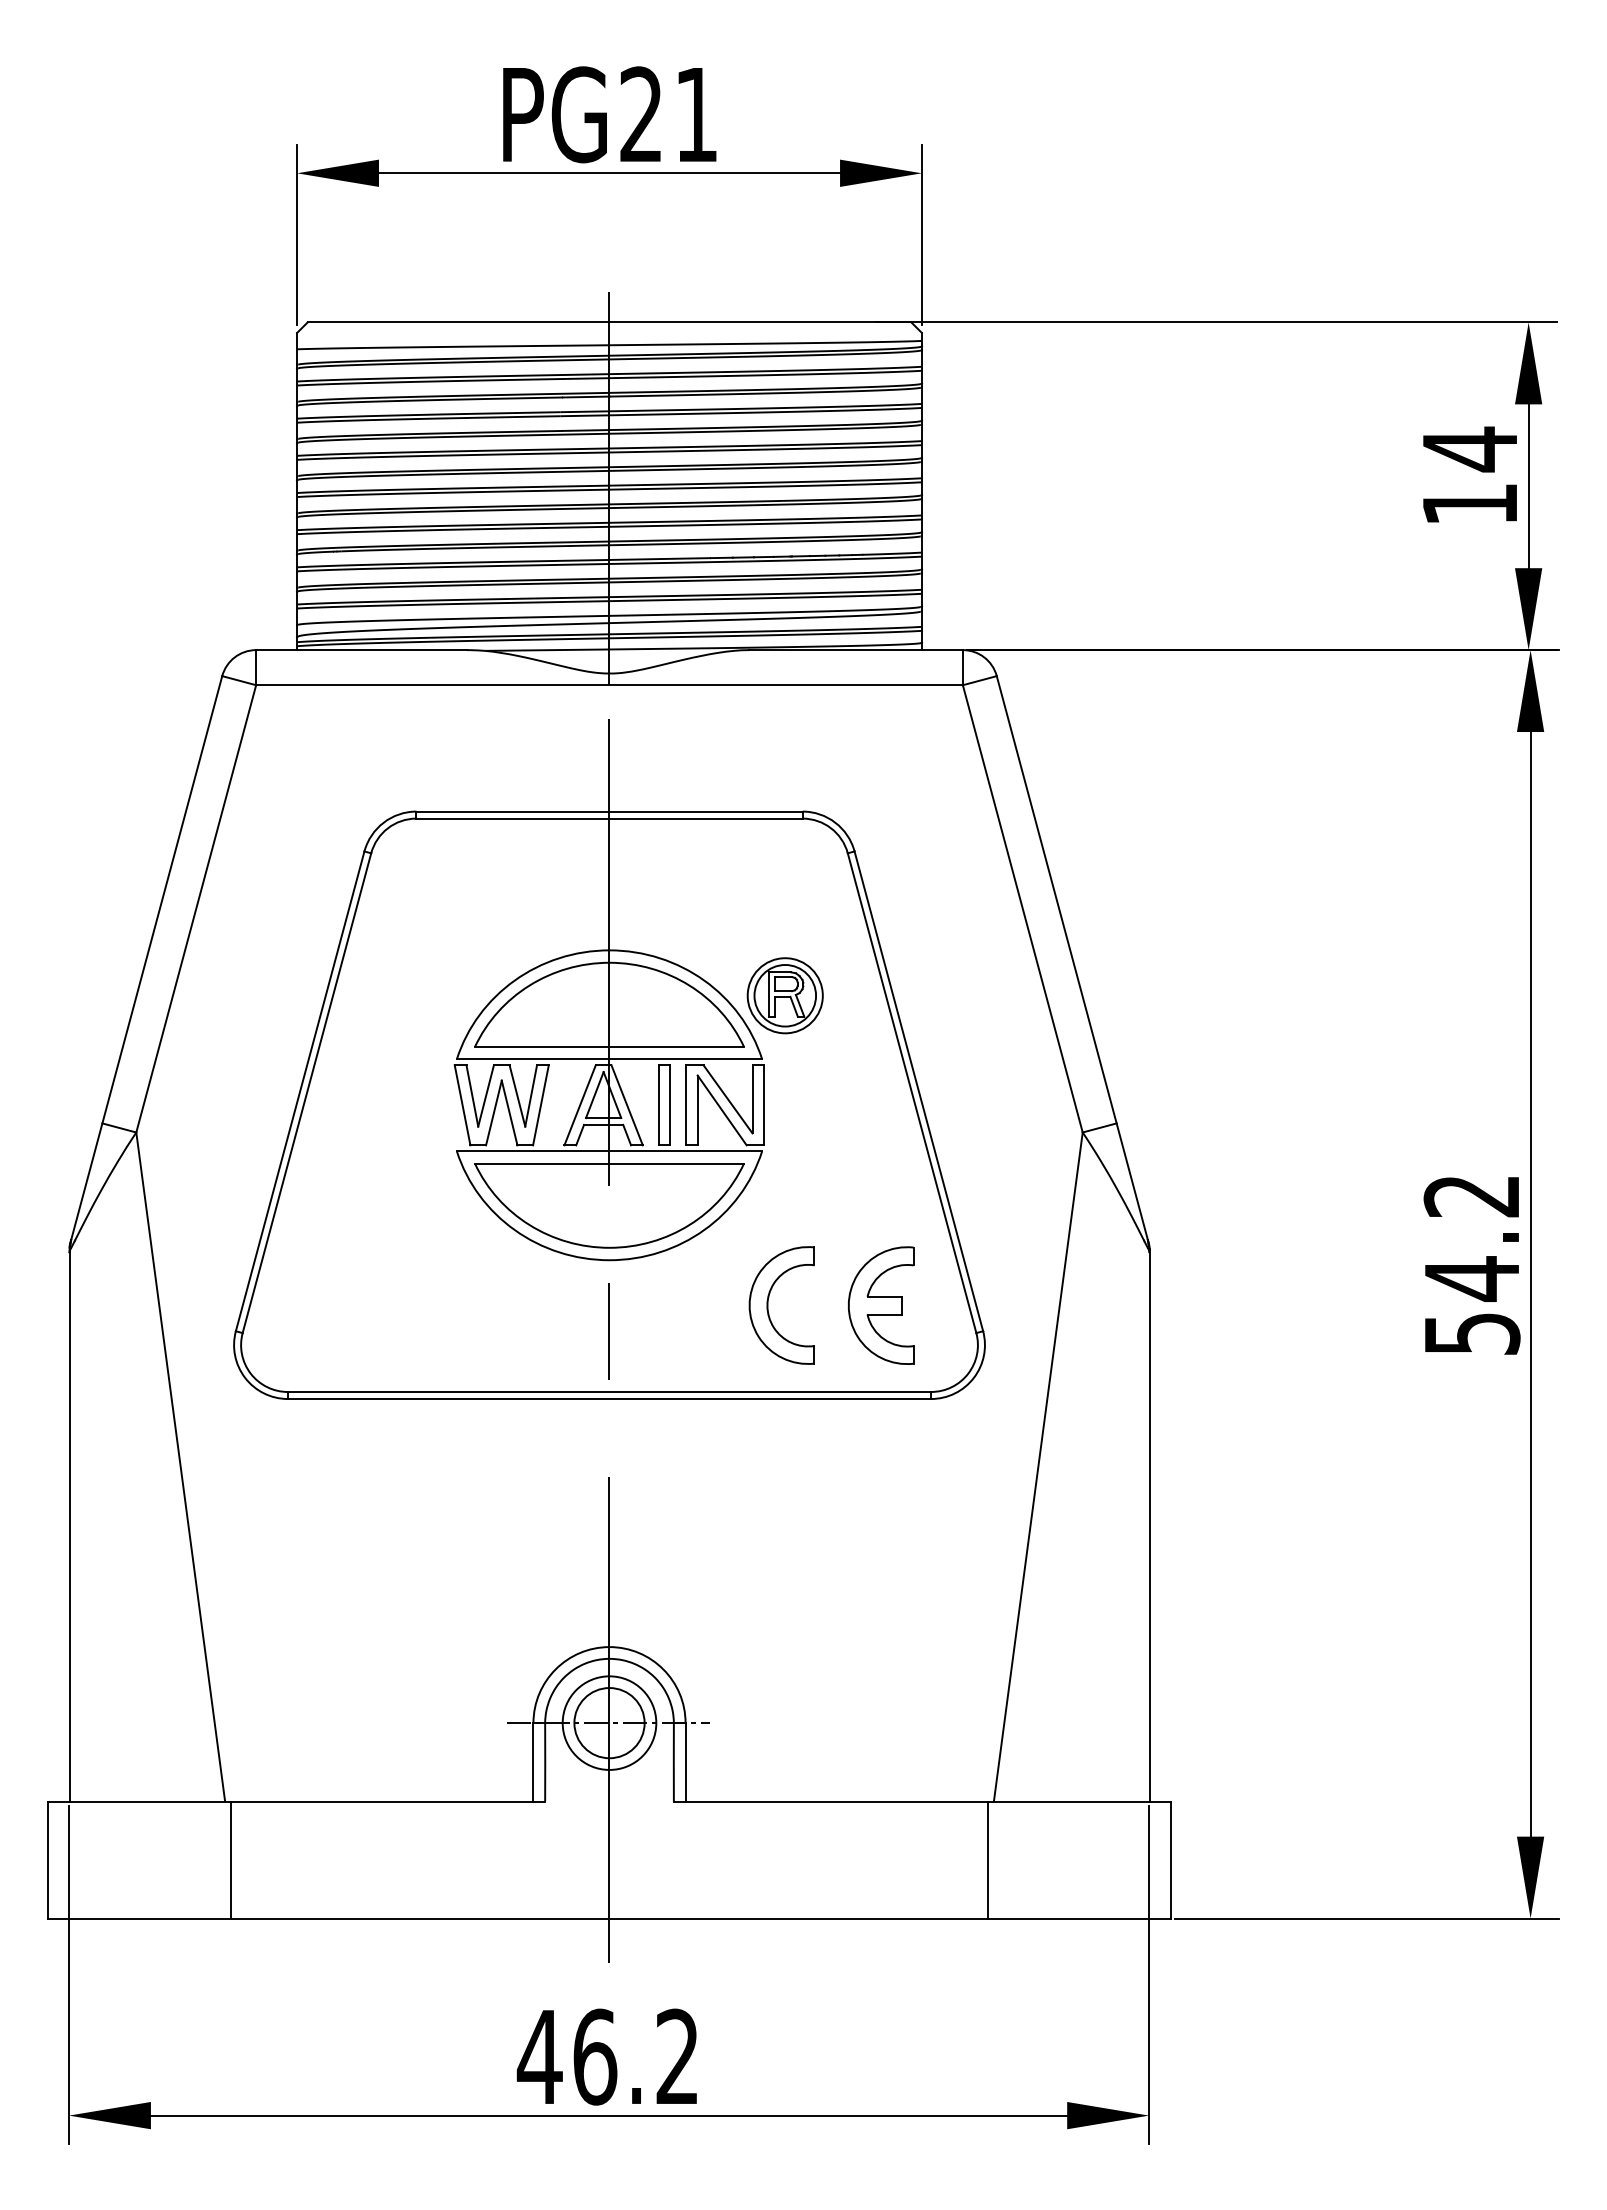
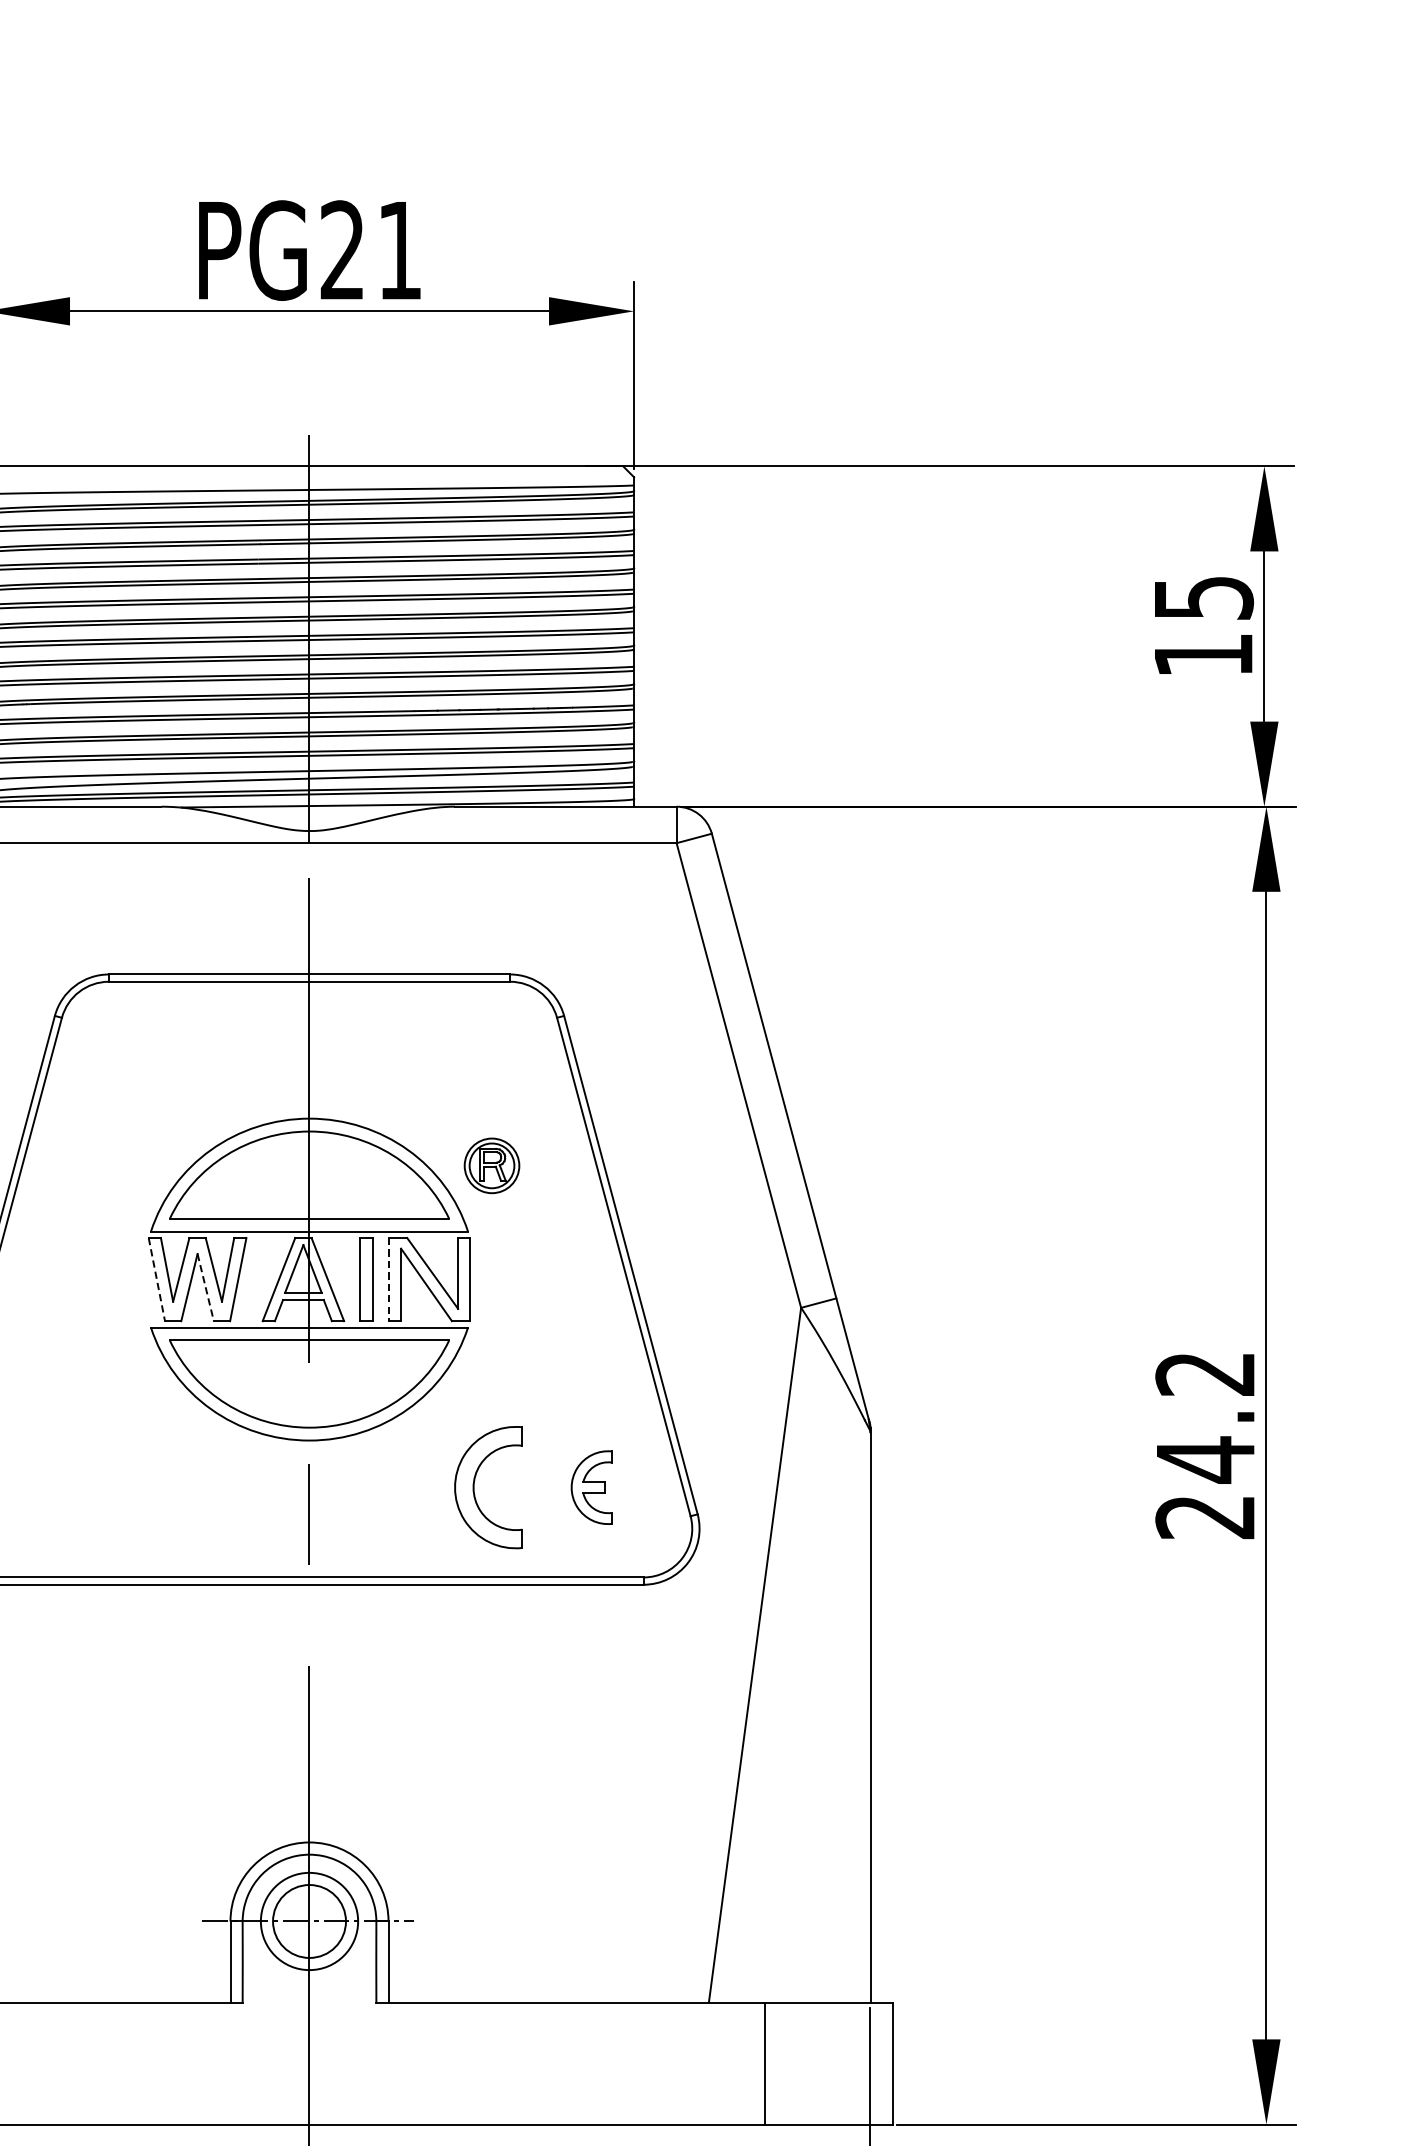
text: (1470, 449) -> (1203, 598), 14 -> 15
part: (784, 995) -> (491, 1165), size x0.7
line: (462, 1105) -> (156, 1279), solid -> dashed
line: (685, 1105) -> (388, 1279), solid -> dashed
line: (509, 1113) -> (205, 1288), solid -> dashed
part: (881, 1305) -> (592, 1487), size x0.6
text: (1471, 1333) -> (1205, 1516), 54.2 -> 24.2
line: (988, 1859) -> (765, 2063), moved

